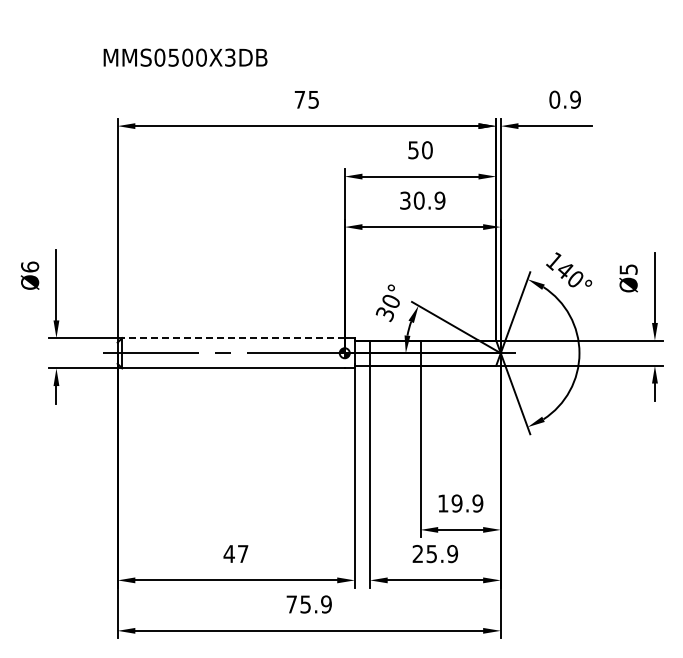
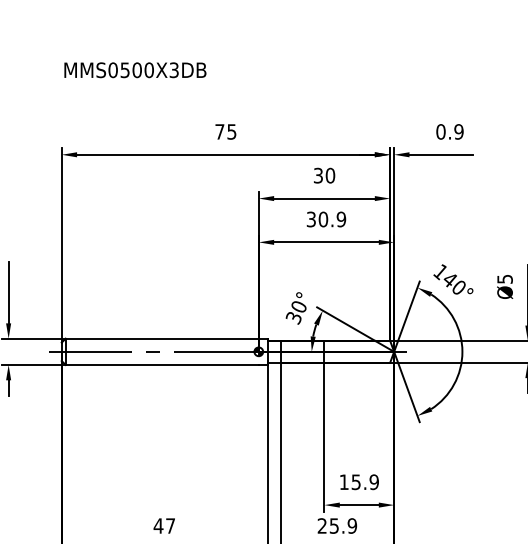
text: (185, 57) -> (135, 70), moved
text: (413, 149) -> (318, 175), 50 -> 30
line: (233, 338) -> (162, 339), dashed -> solid
text: (456, 503) -> (355, 482), 19.9 -> 15.9

